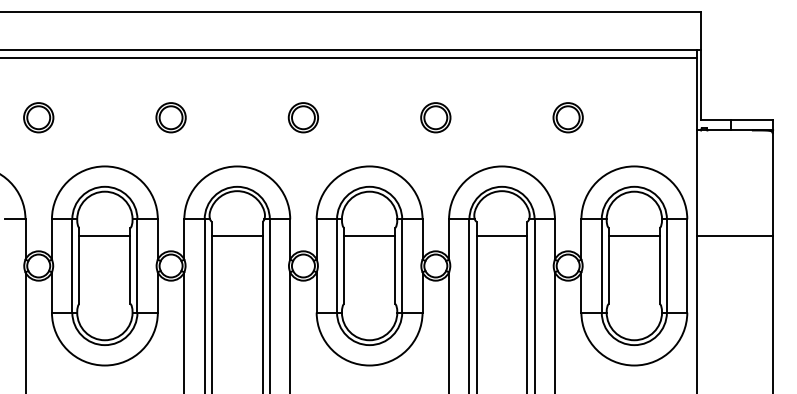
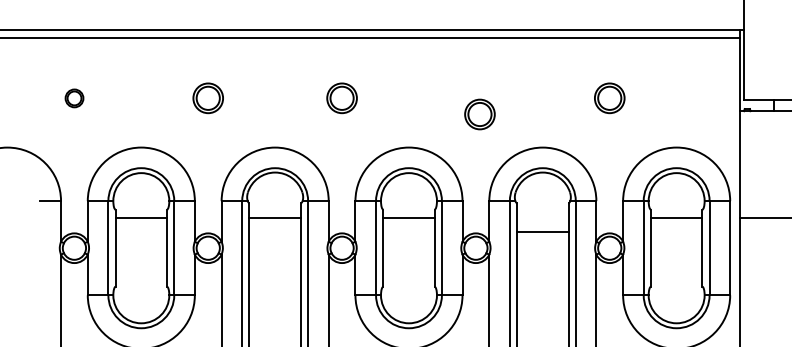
part: (38, 117) -> (74, 98), size x0.6
part: (435, 117) -> (479, 114), moved
line: (501, 236) -> (542, 232), moved

